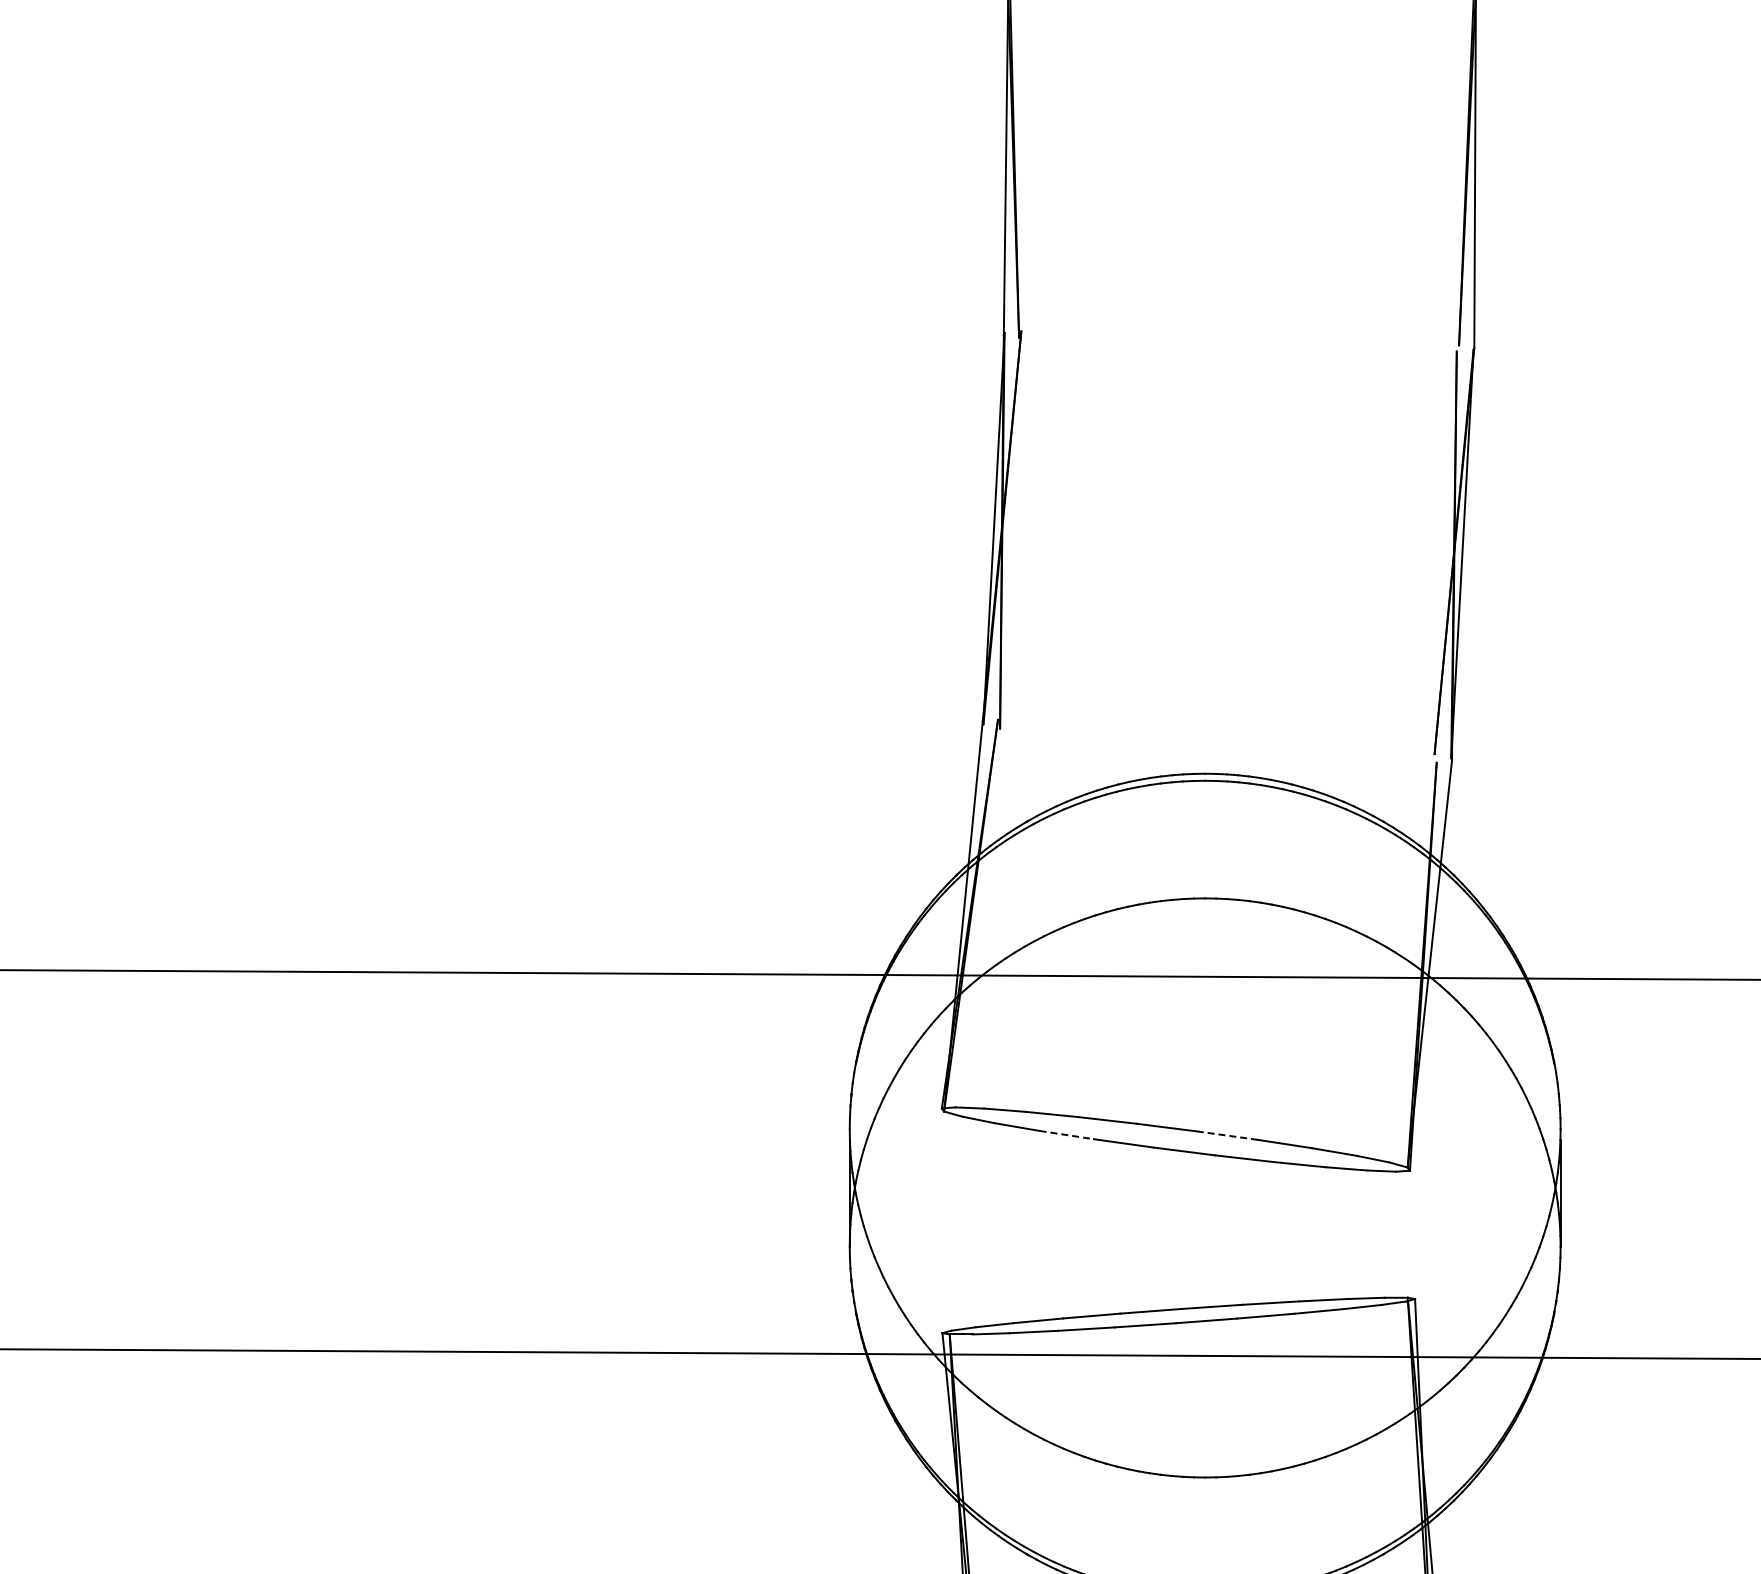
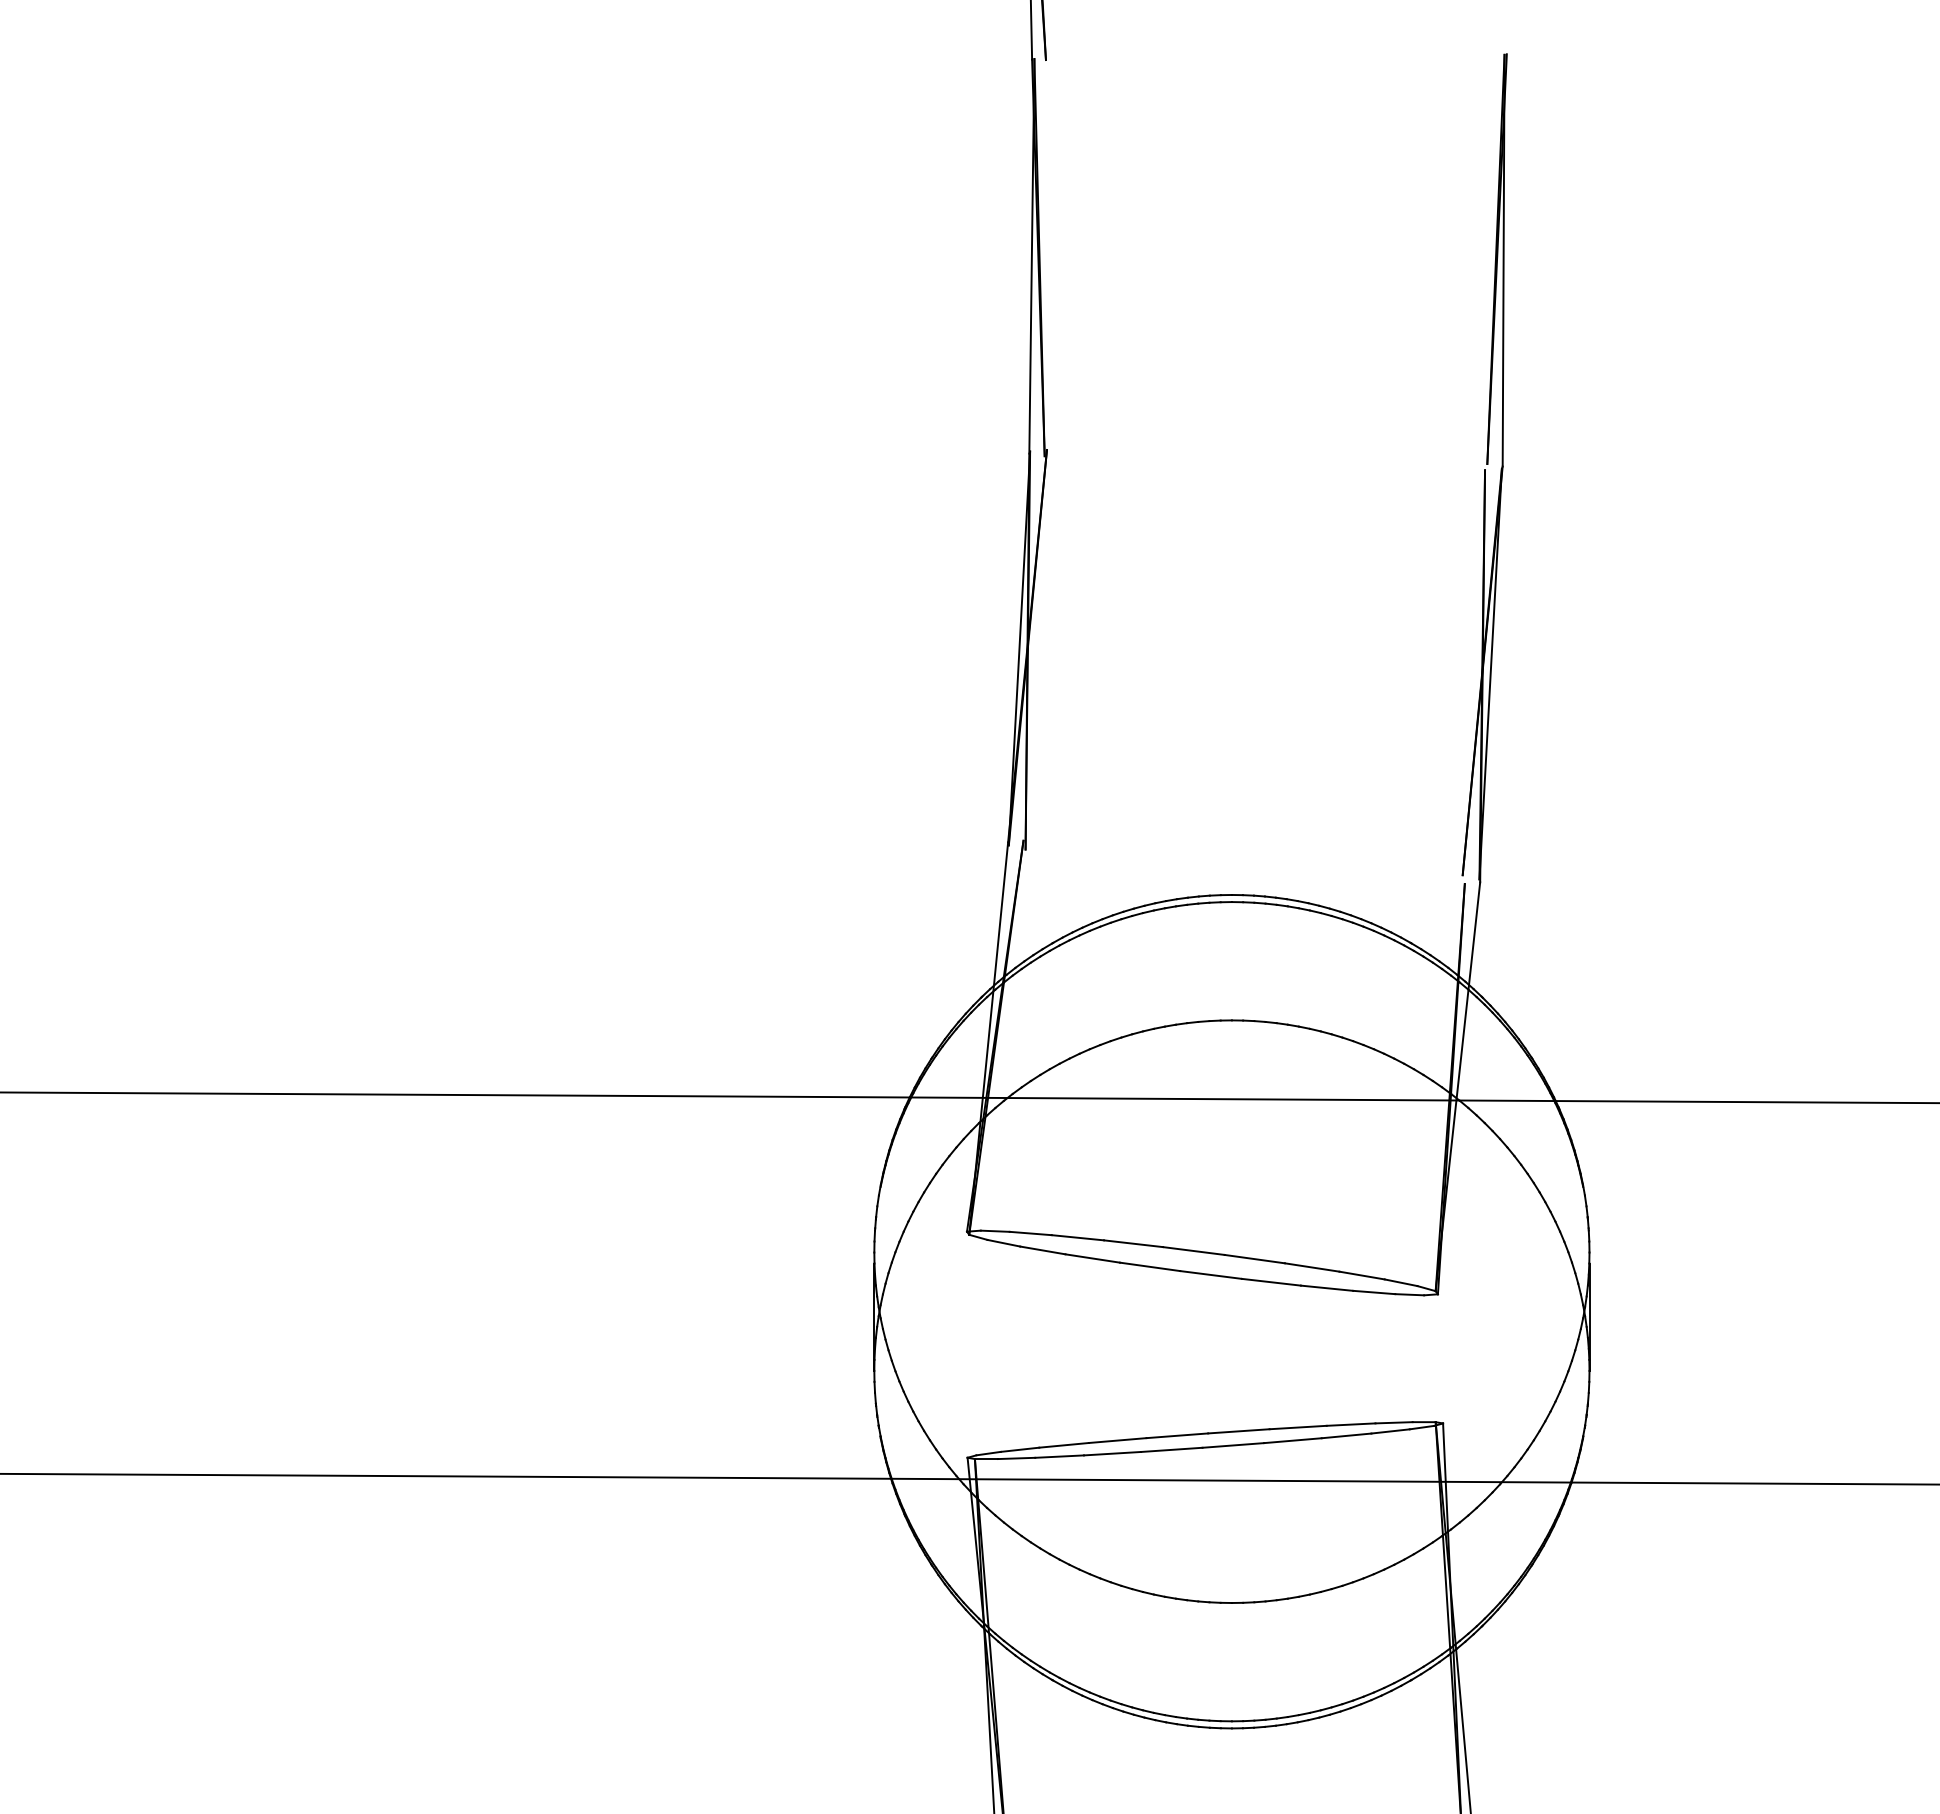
line: (1066, 1135) -> (1092, 1258), dashed -> solid
line: (1227, 1136) -> (1254, 1259), dashed -> solid

